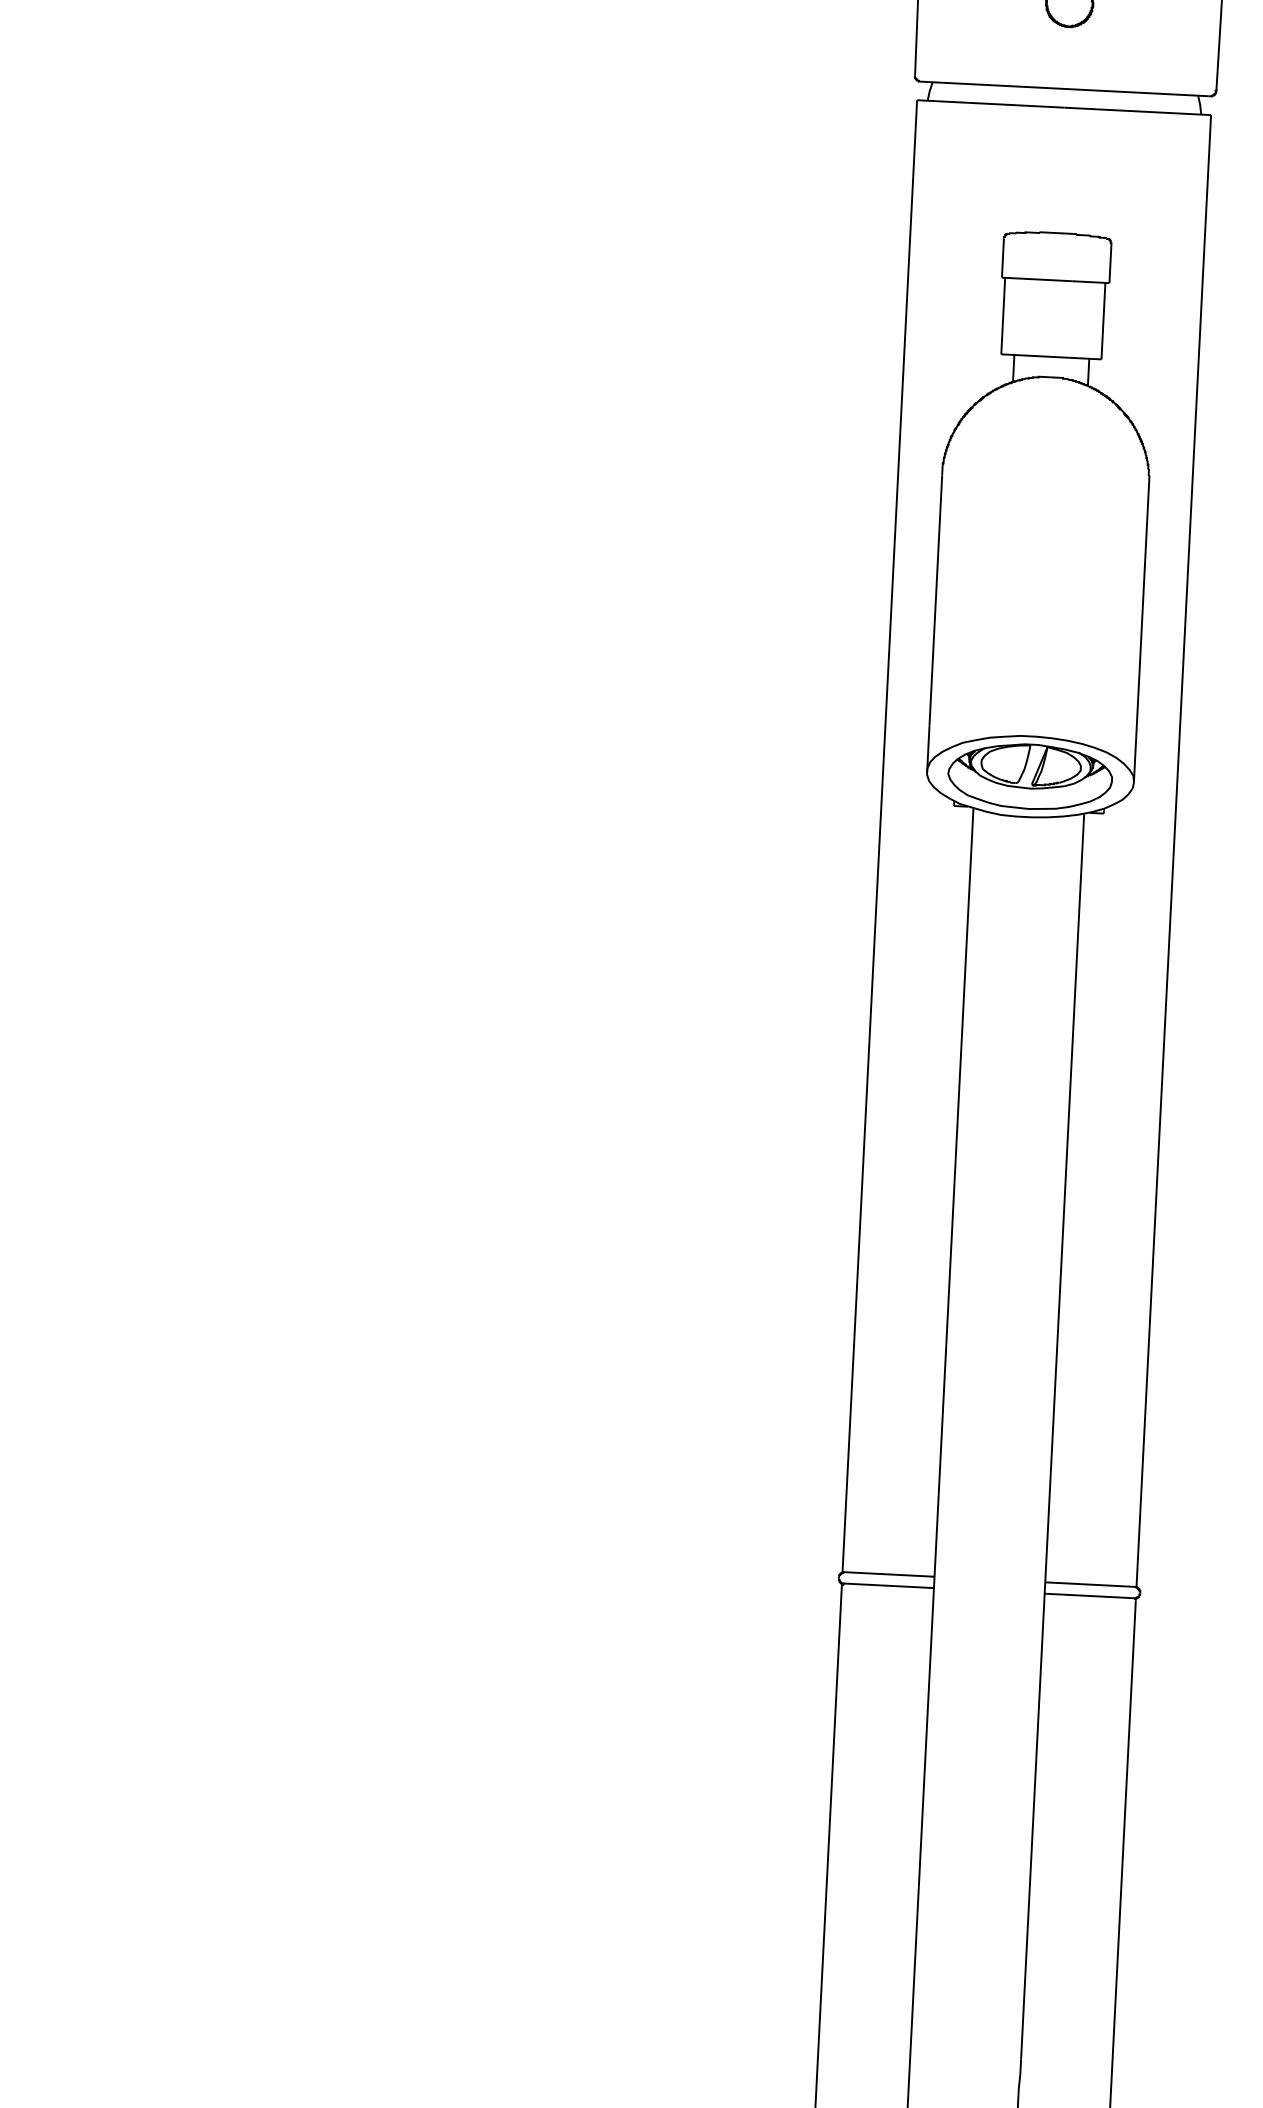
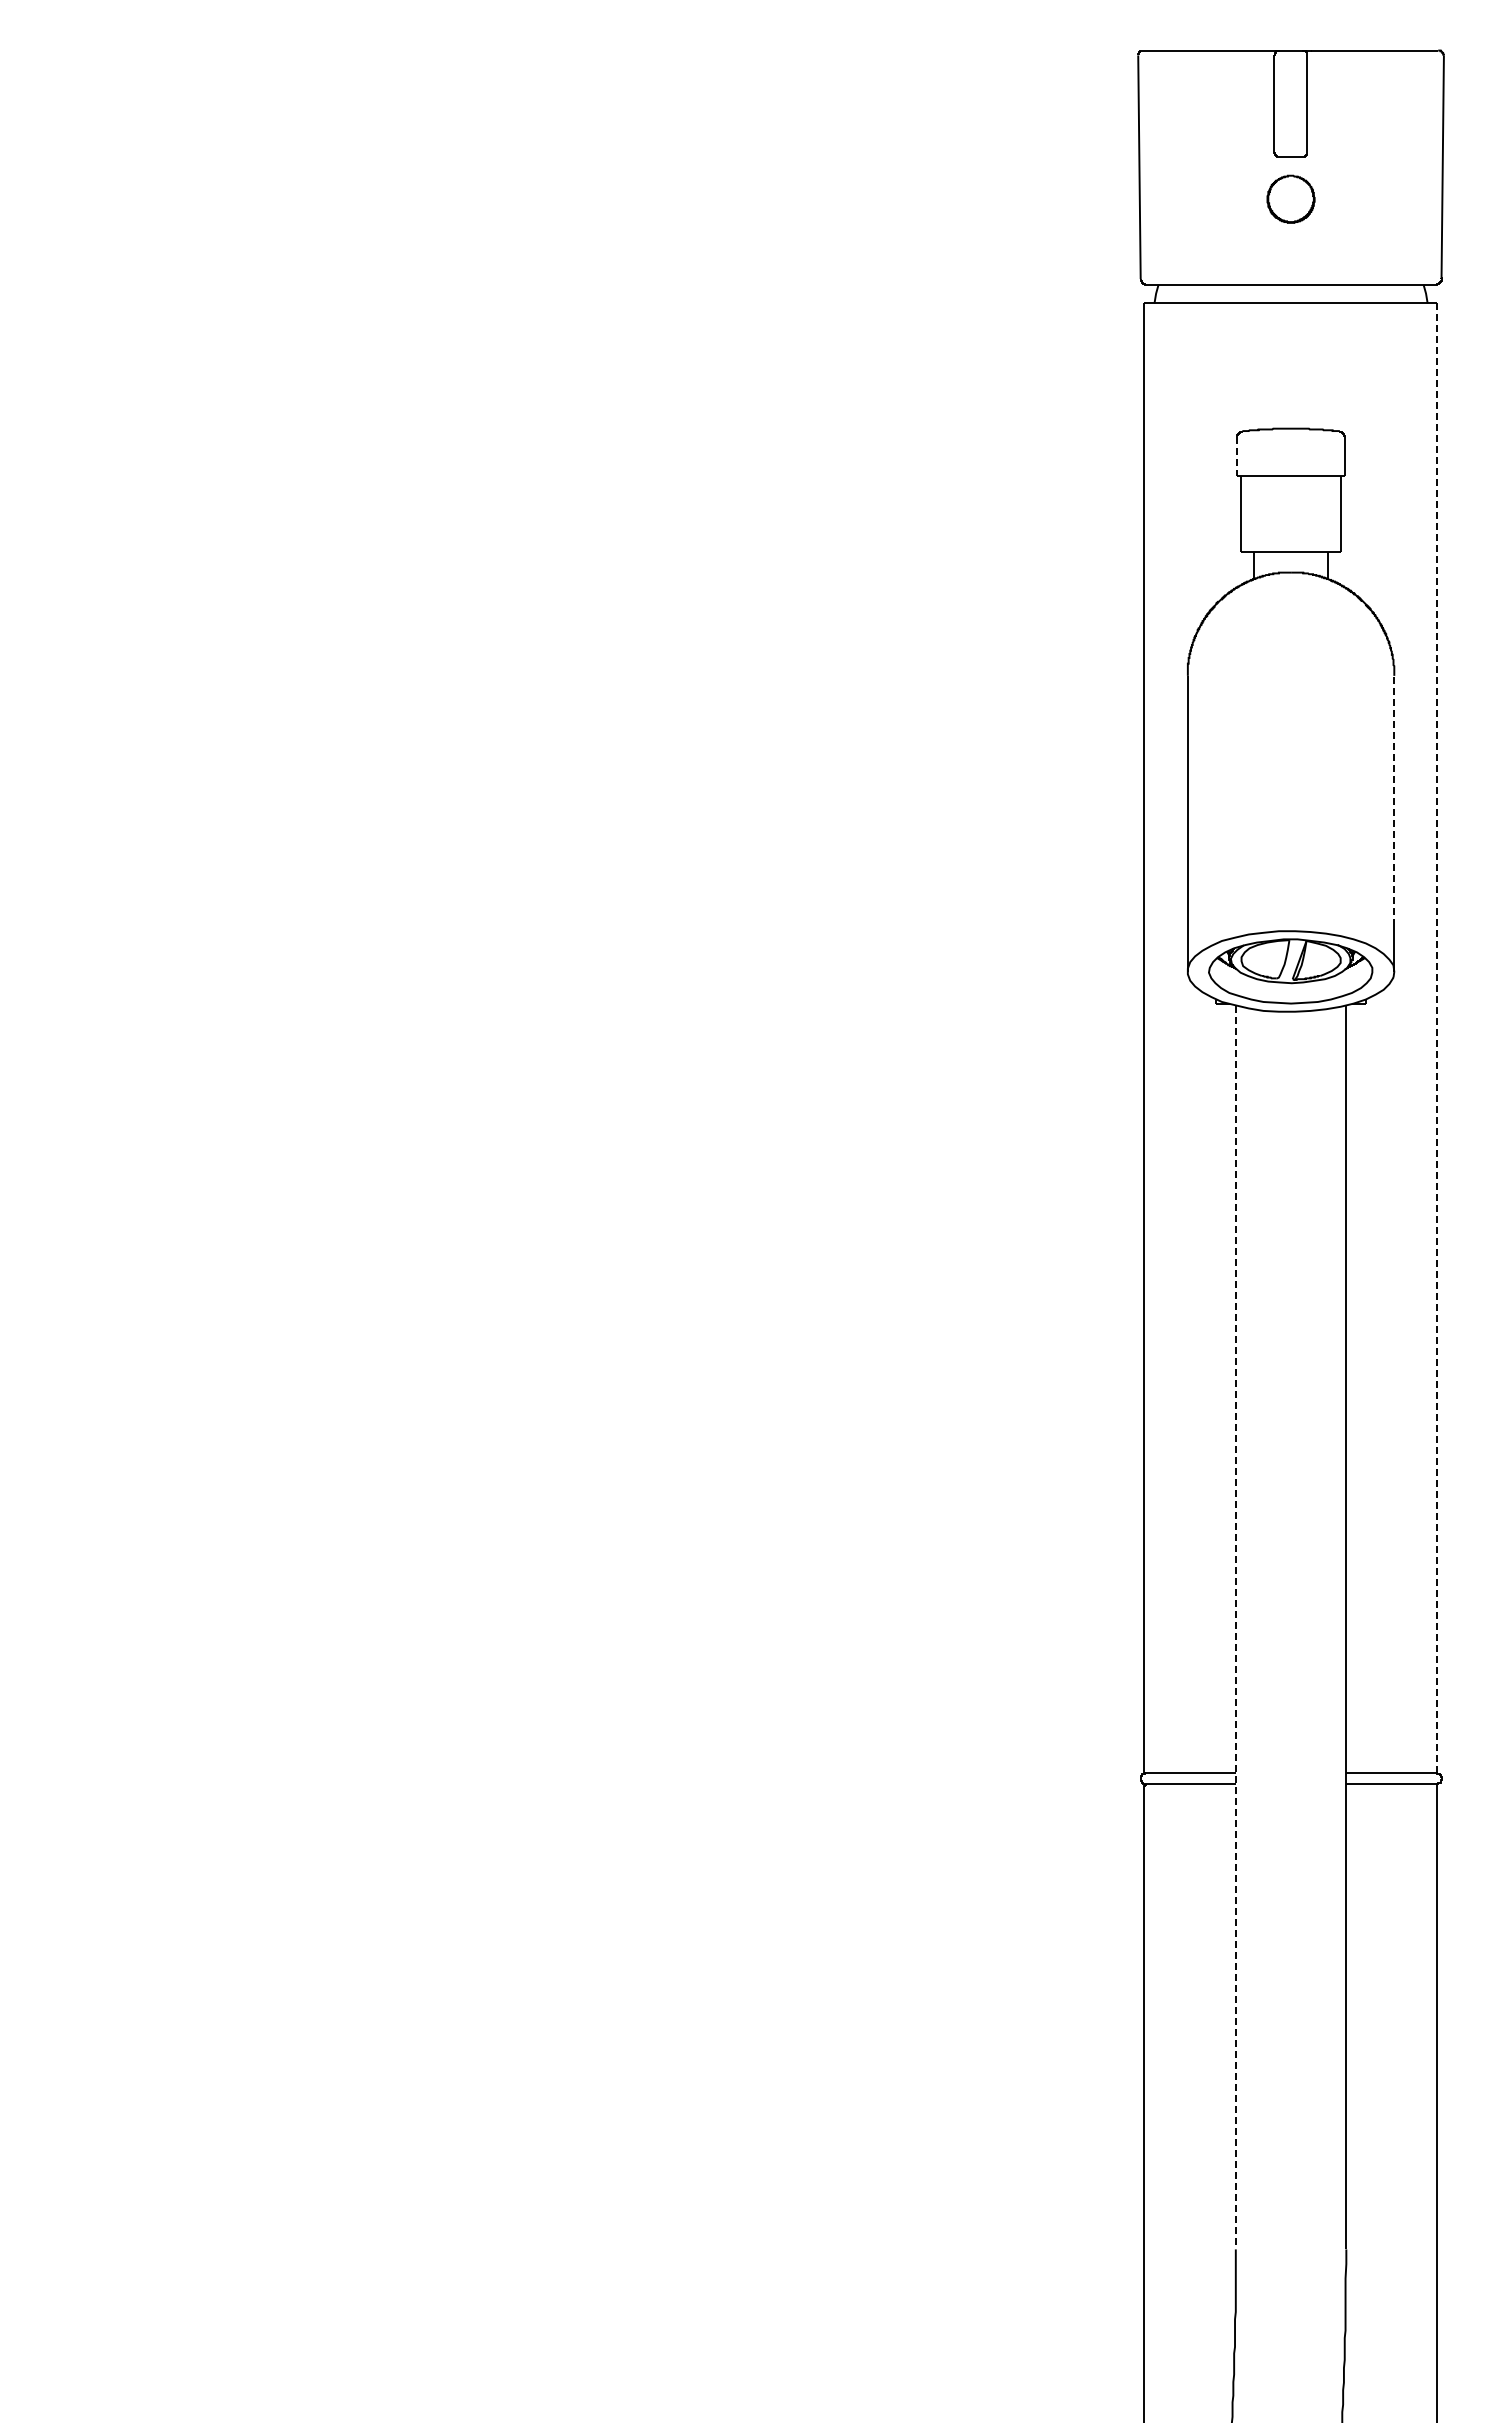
line: (1003, 258) -> (1237, 456), solid -> dashed
line: (1142, 610) -> (1394, 800), solid -> dashed
line: (1173, 851) -> (1437, 1038), solid -> dashed
line: (941, 1431) -> (1235, 1627), solid -> dashed

